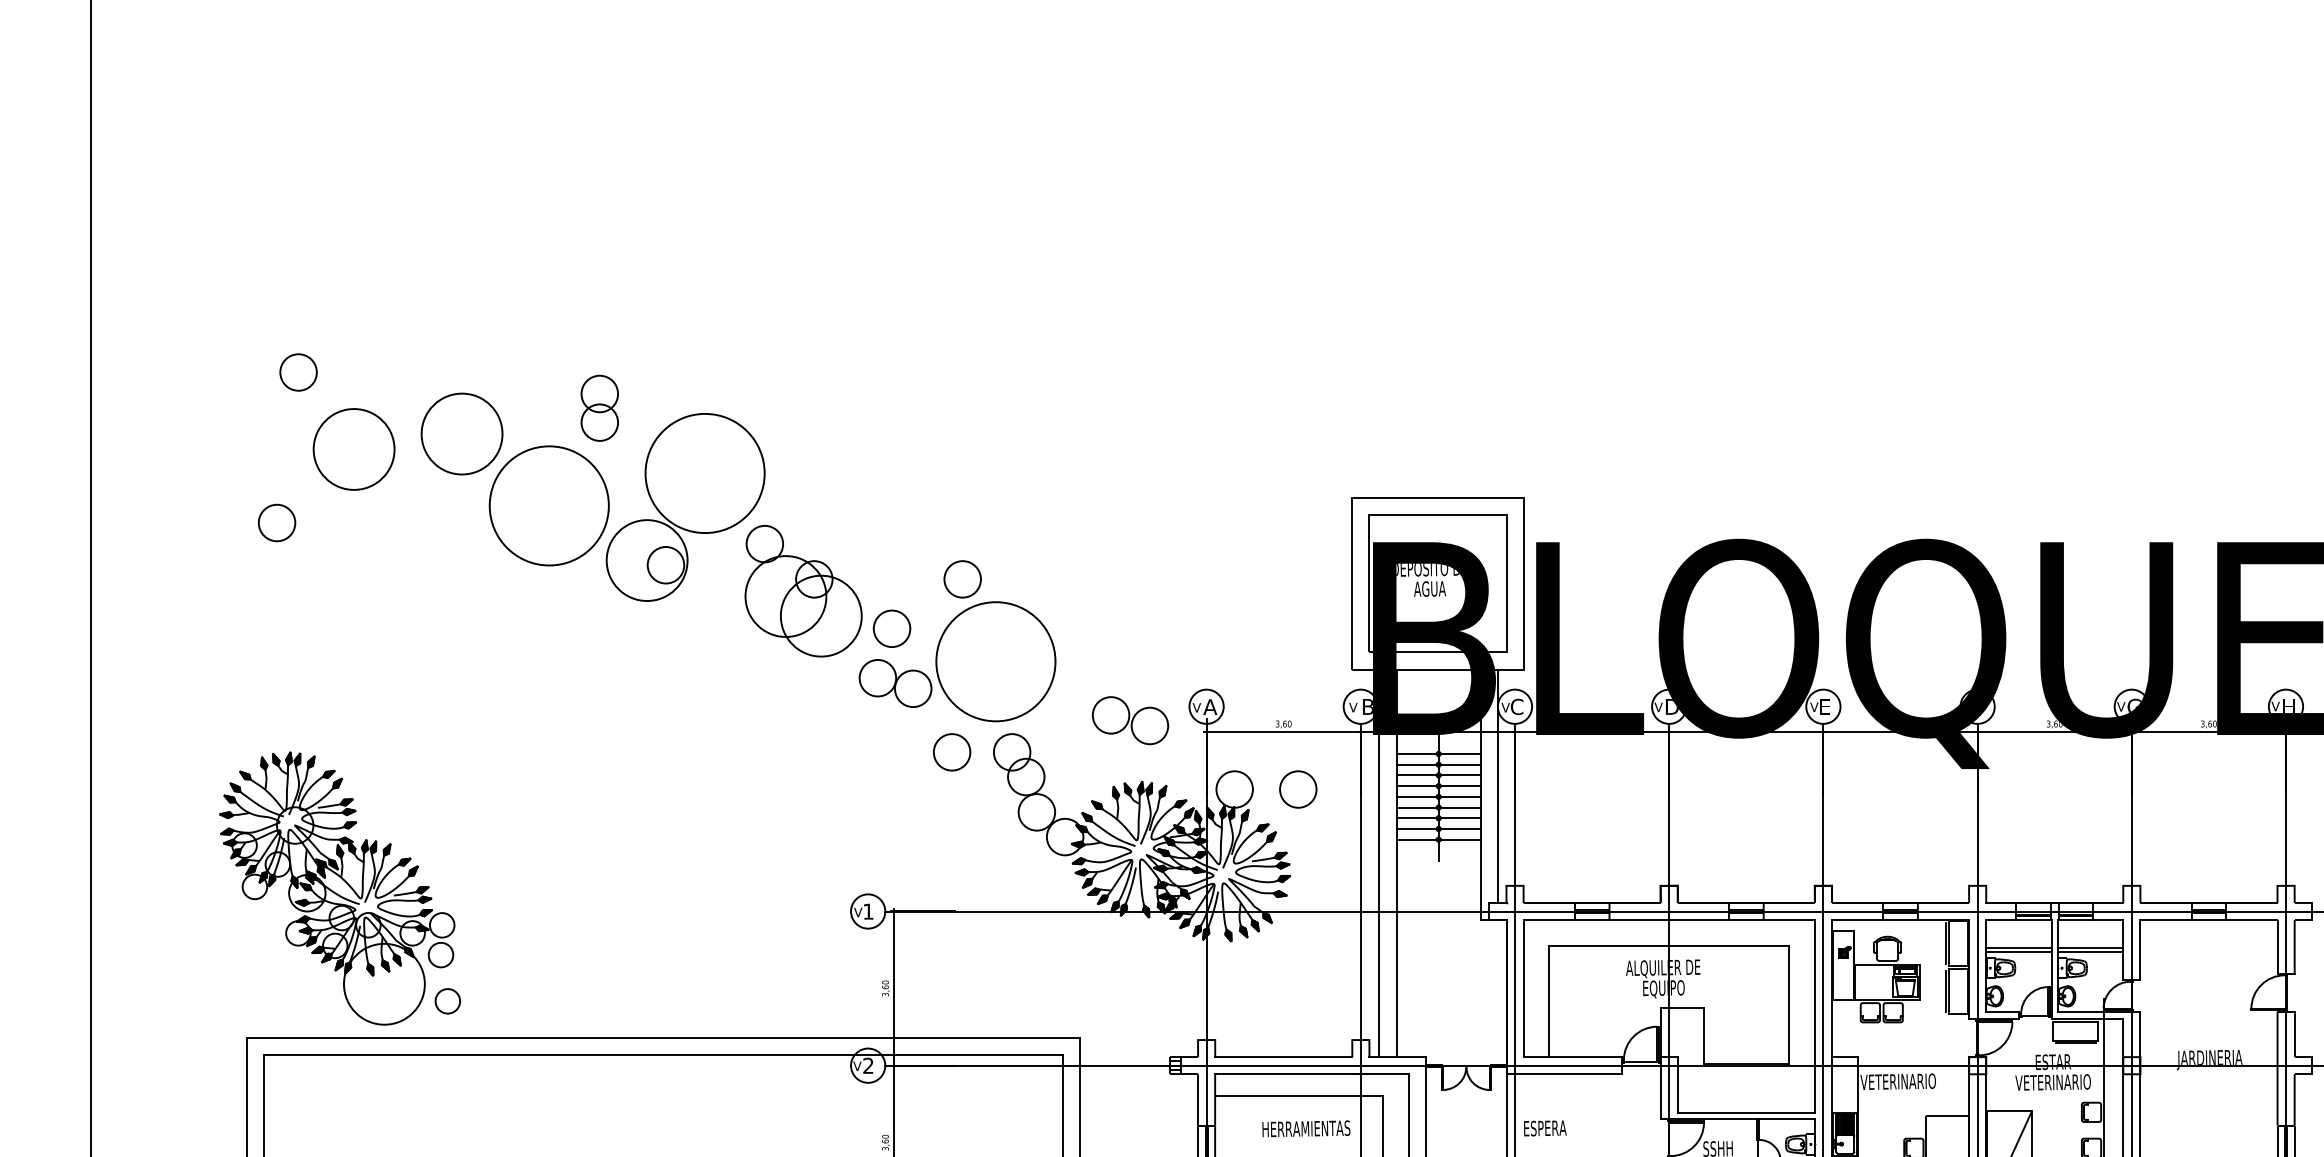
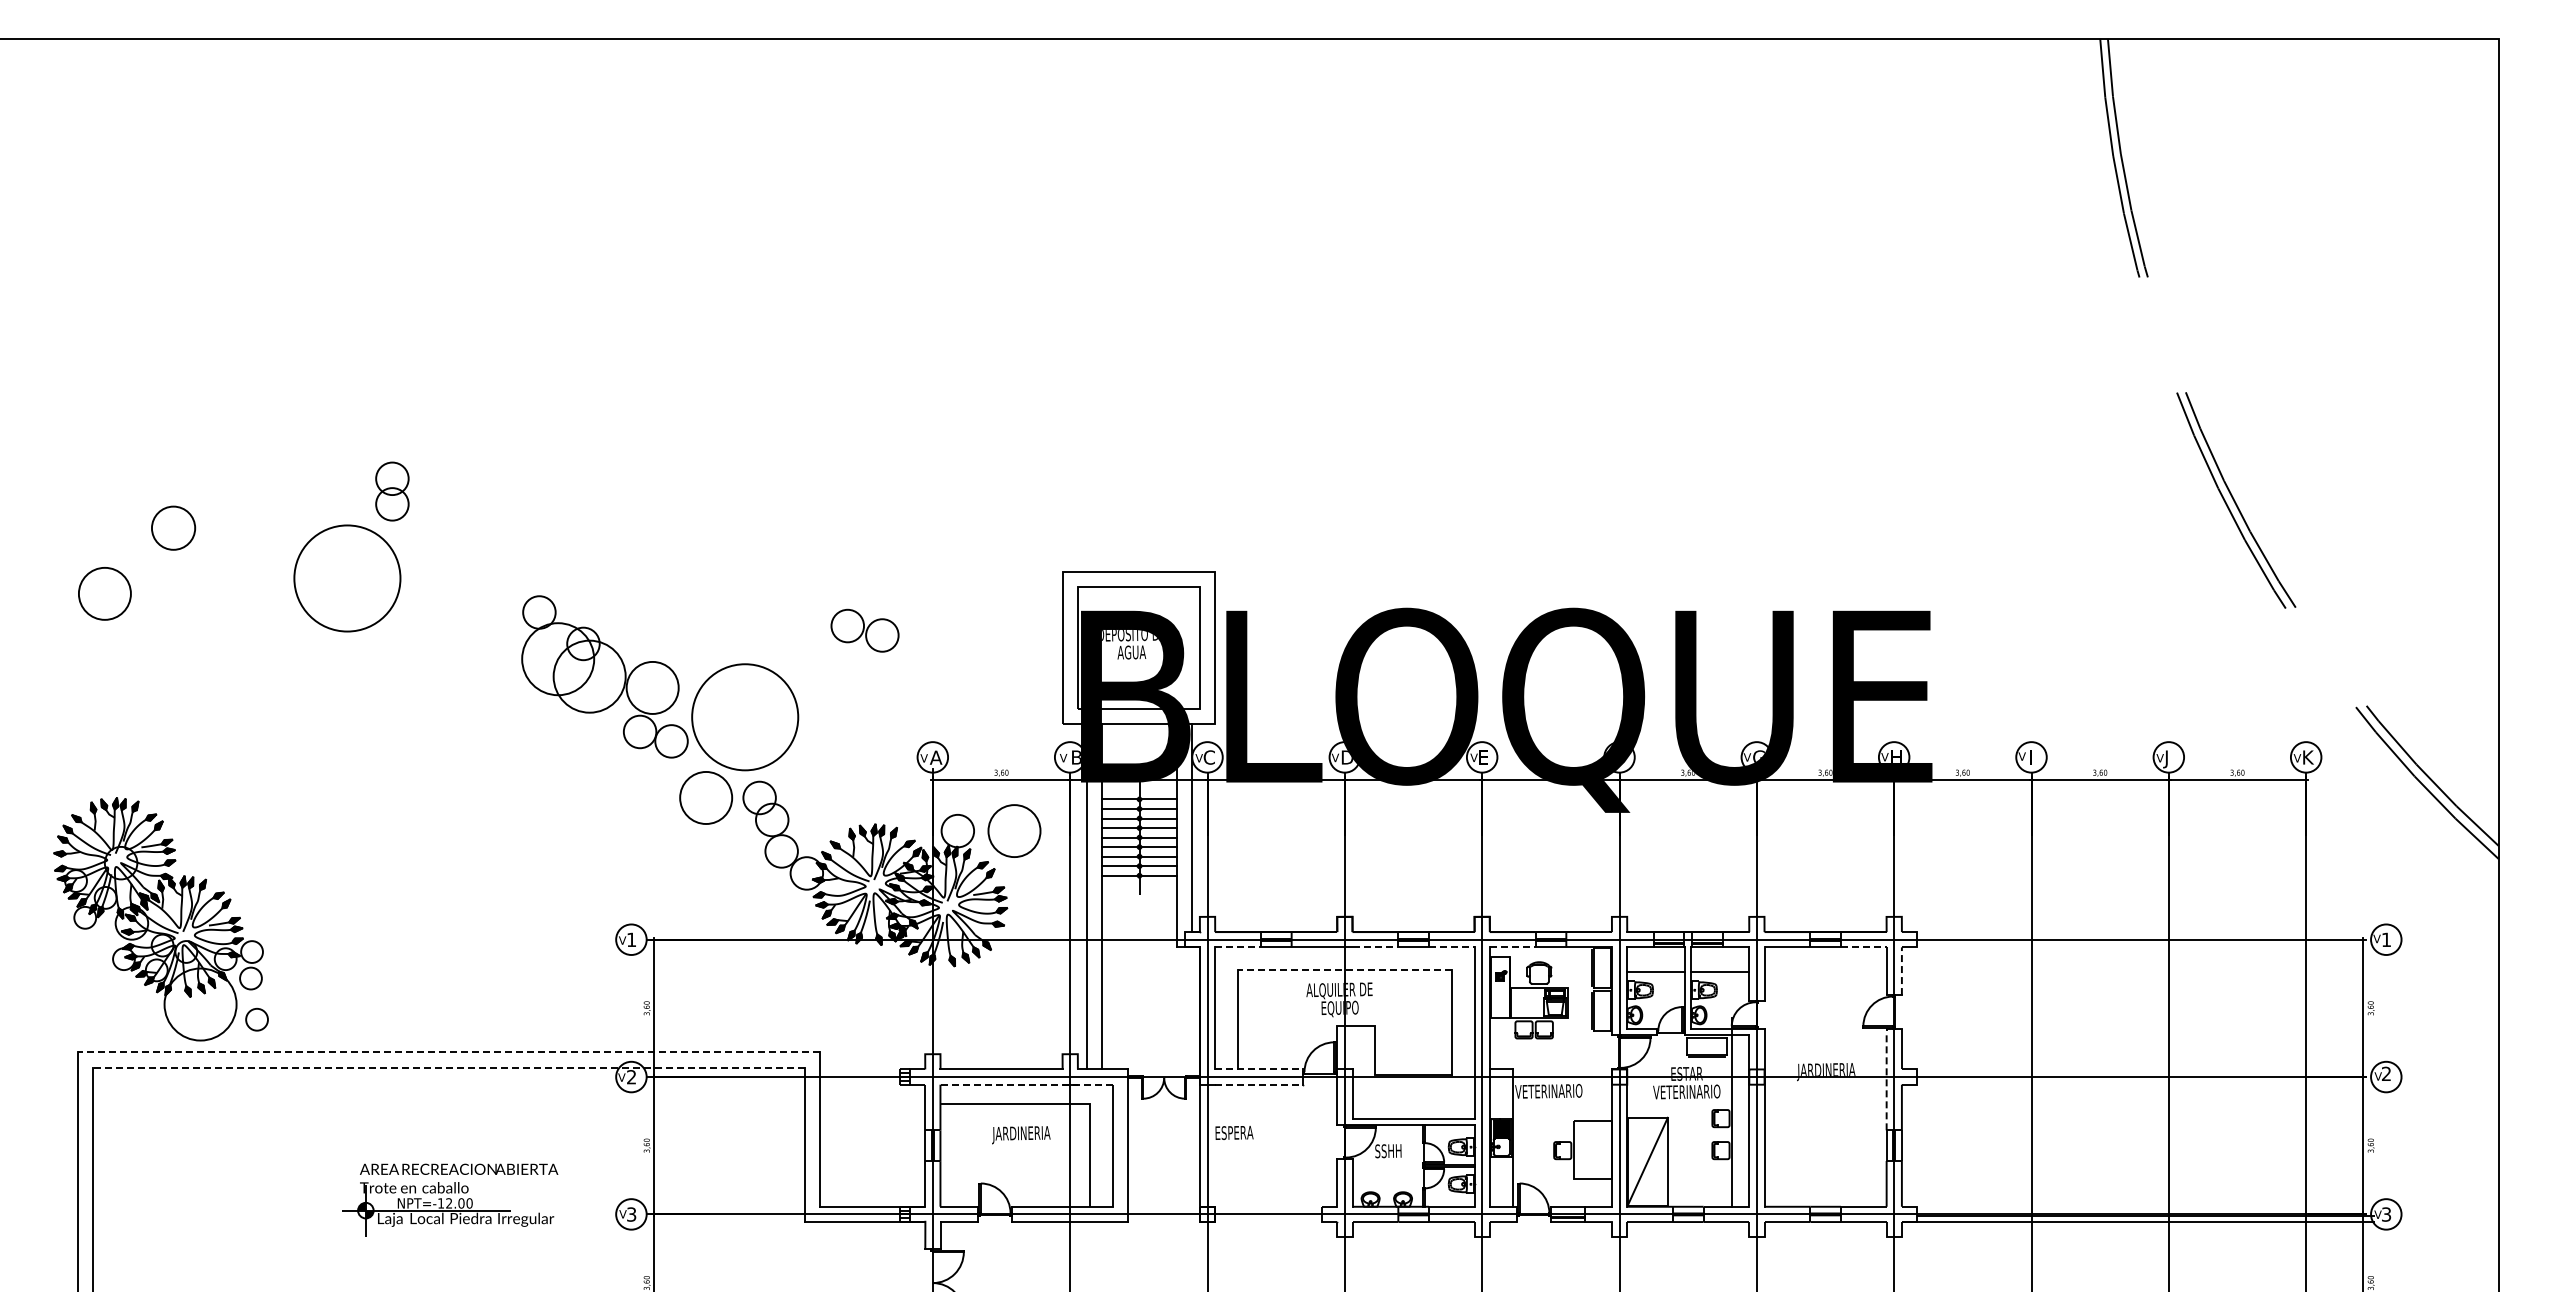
circle: (299, 372) -> (124, 459), removed
circle: (461, 434) -> (269, 514), removed
circle: (354, 449) -> (173, 528), size x0.6
part: (685, 507) -> (468, 579), removed
circle: (276, 522) -> (104, 593), size x1.6
circle: (962, 578) -> (715, 643), removed
circle: (891, 628) -> (652, 687), size x1.6
part: (1129, 720) -> (864, 630), moved
circle: (951, 751) -> (705, 797), size x1.6
circle: (1298, 788) -> (1014, 830), size x1.6
line: (1549, 920) -> (1238, 947), solid -> dashed
line: (1703, 920) -> (1375, 947), solid -> dashed
line: (1788, 920) -> (1451, 947), solid -> dashed
line: (1857, 920) -> (1512, 947), solid -> dashed
line: (2251, 920) -> (1863, 947), solid -> dashed
line: (1668, 946) -> (1344, 970), solid -> dashed
line: (2294, 947) -> (1901, 971), solid -> dashed
line: (2019, 951) -> (1656, 975), removed
line: (2090, 951) -> (1720, 975), removed
line: (662, 1038) -> (448, 1052), solid -> dashed
line: (663, 1054) -> (449, 1067), solid -> dashed
line: (1573, 1057) -> (1259, 1069), solid -> dashed
line: (2277, 1068) -> (1886, 1079), solid -> dashed
line: (1311, 1074) -> (1026, 1084), solid -> dashed
line: (1574, 1074) -> (1260, 1084), solid -> dashed
text: (1306, 1130) -> (1021, 1134), HERRAMIENTAS -> JARDINERIA

